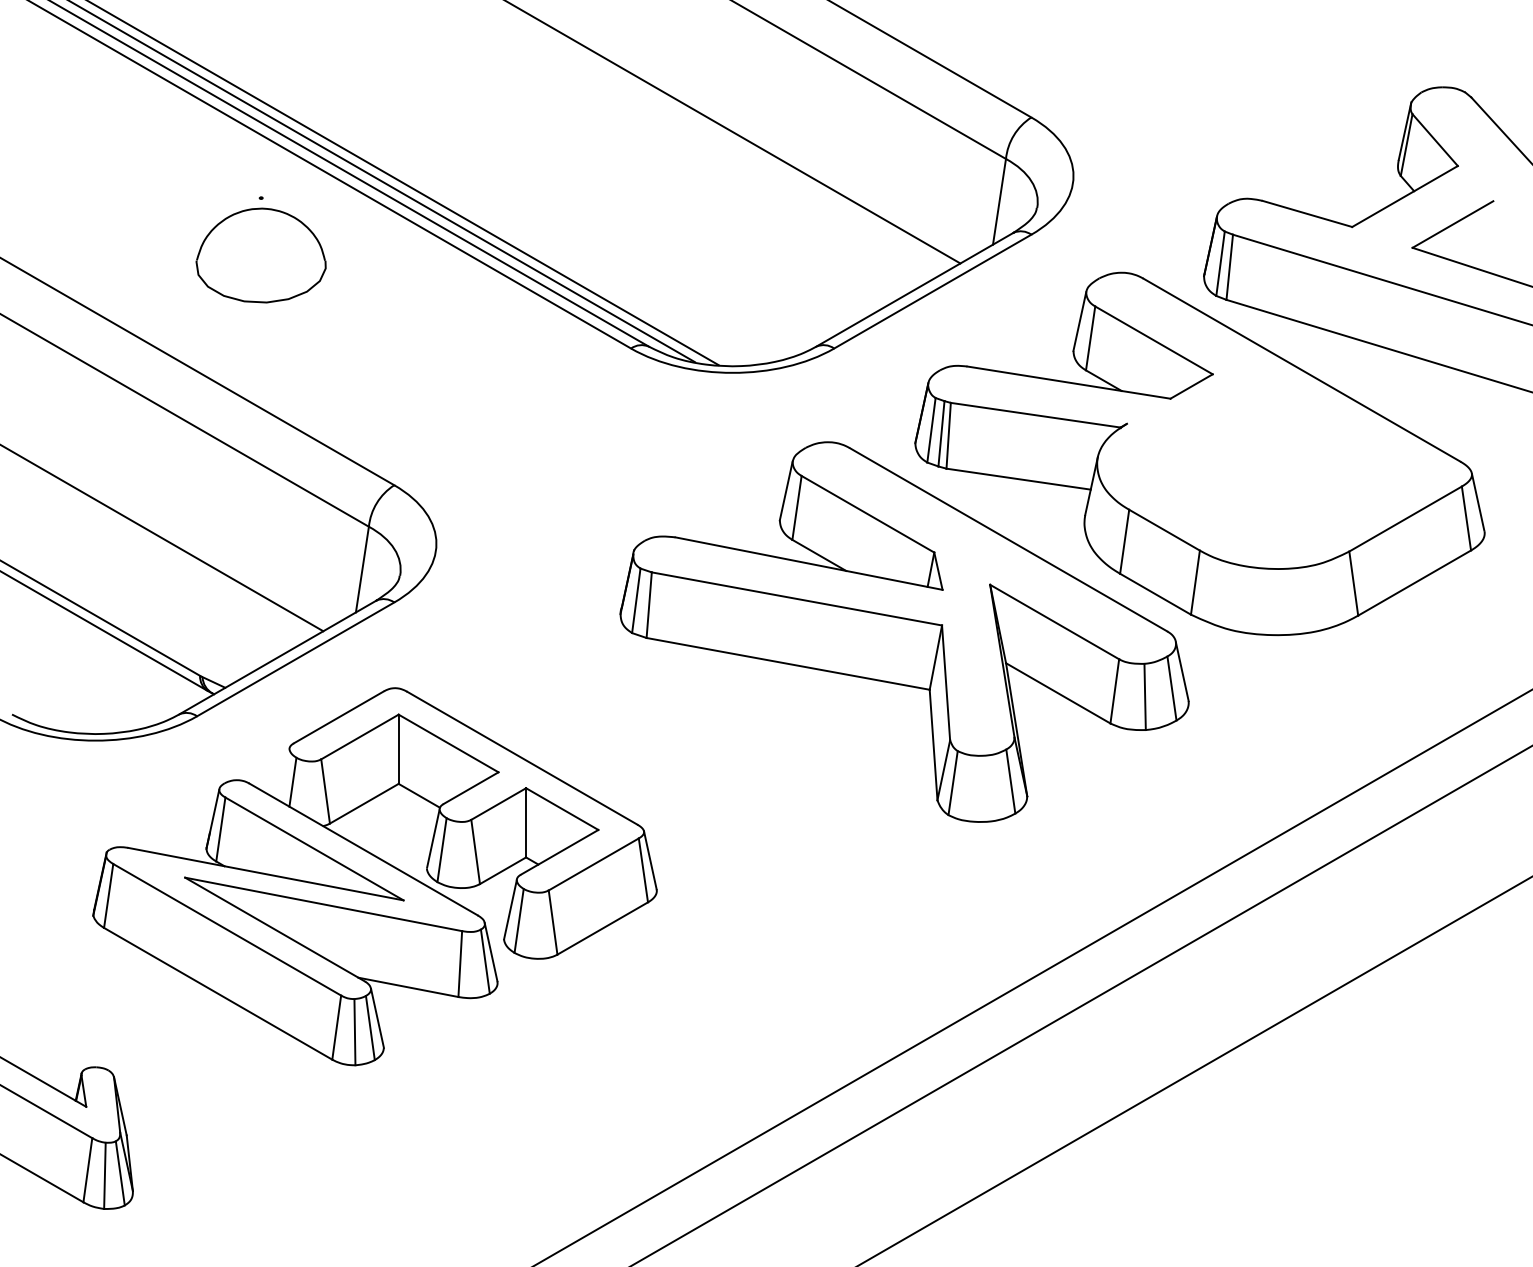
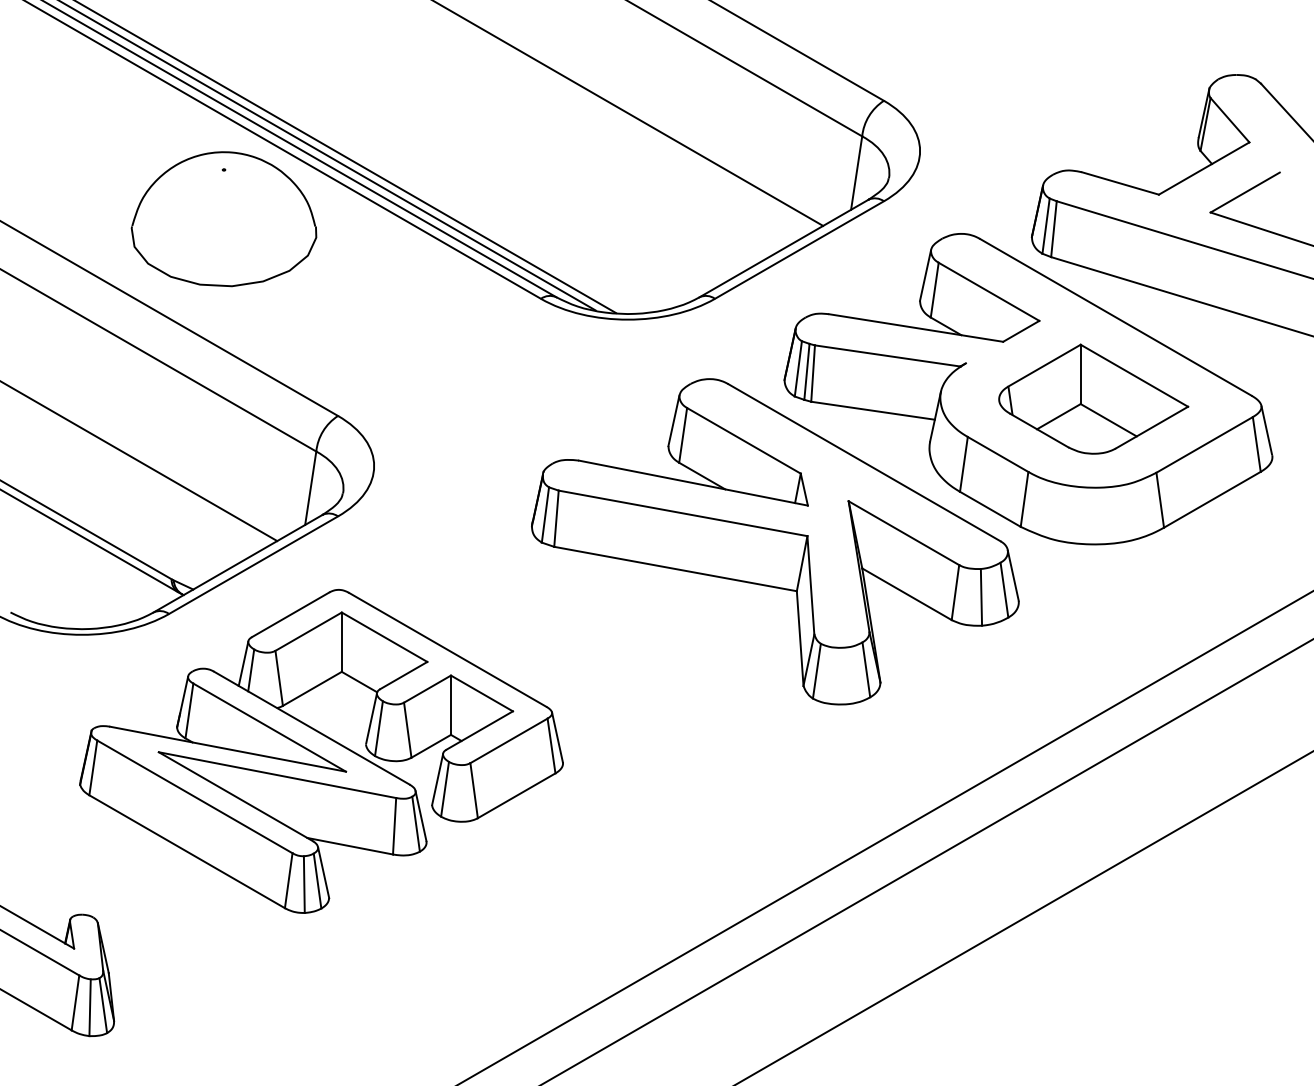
part: (260, 255) -> (223, 219), size x1.67
part: (1276, 465) -> (1094, 399), added
line: (283, 774) -> (243, 663), added

